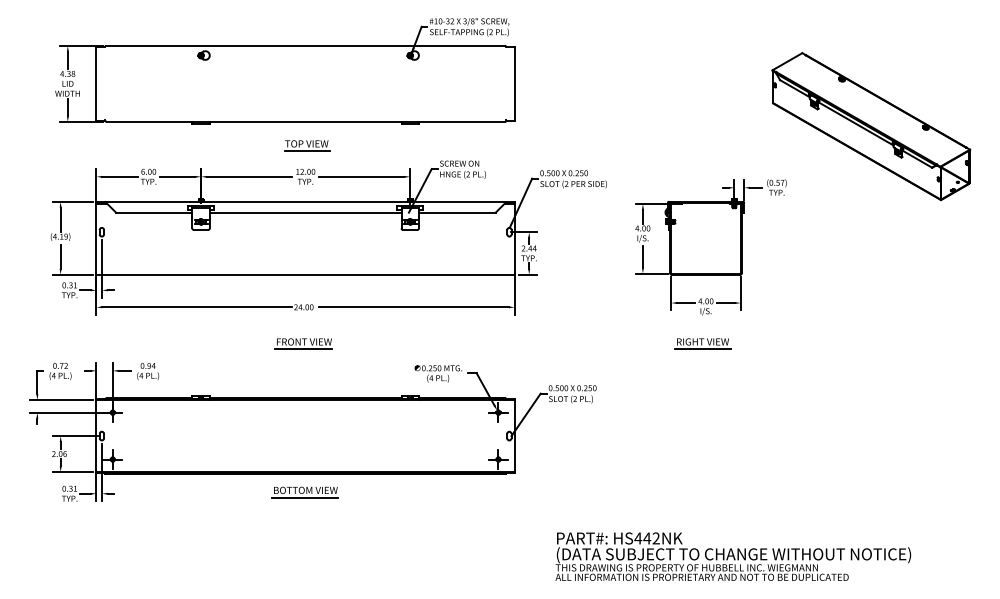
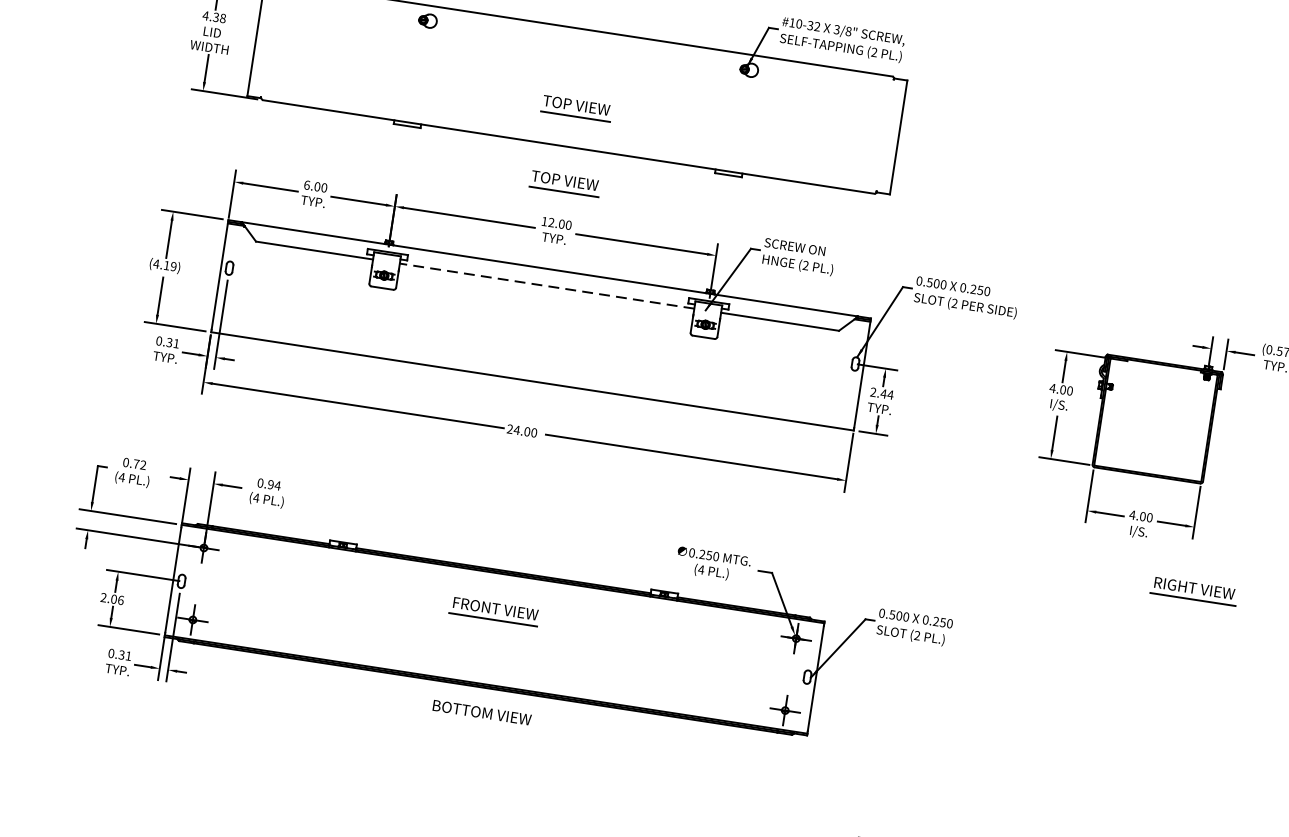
part: (307, 96) -> (577, 108), added
line: (305, 212) -> (546, 285), solid -> dashed
part: (303, 343) -> (494, 610), moved
part: (702, 343) -> (1193, 590), moved
line: (304, 497) -> (478, 723), removed

